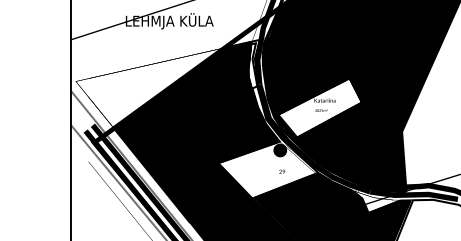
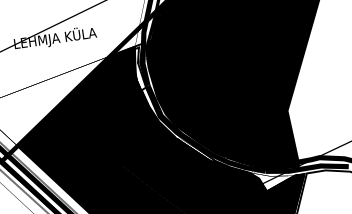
hatch: (317, 109) -> (205, 101), added
hatch: (267, 169) -> (166, 164), added

